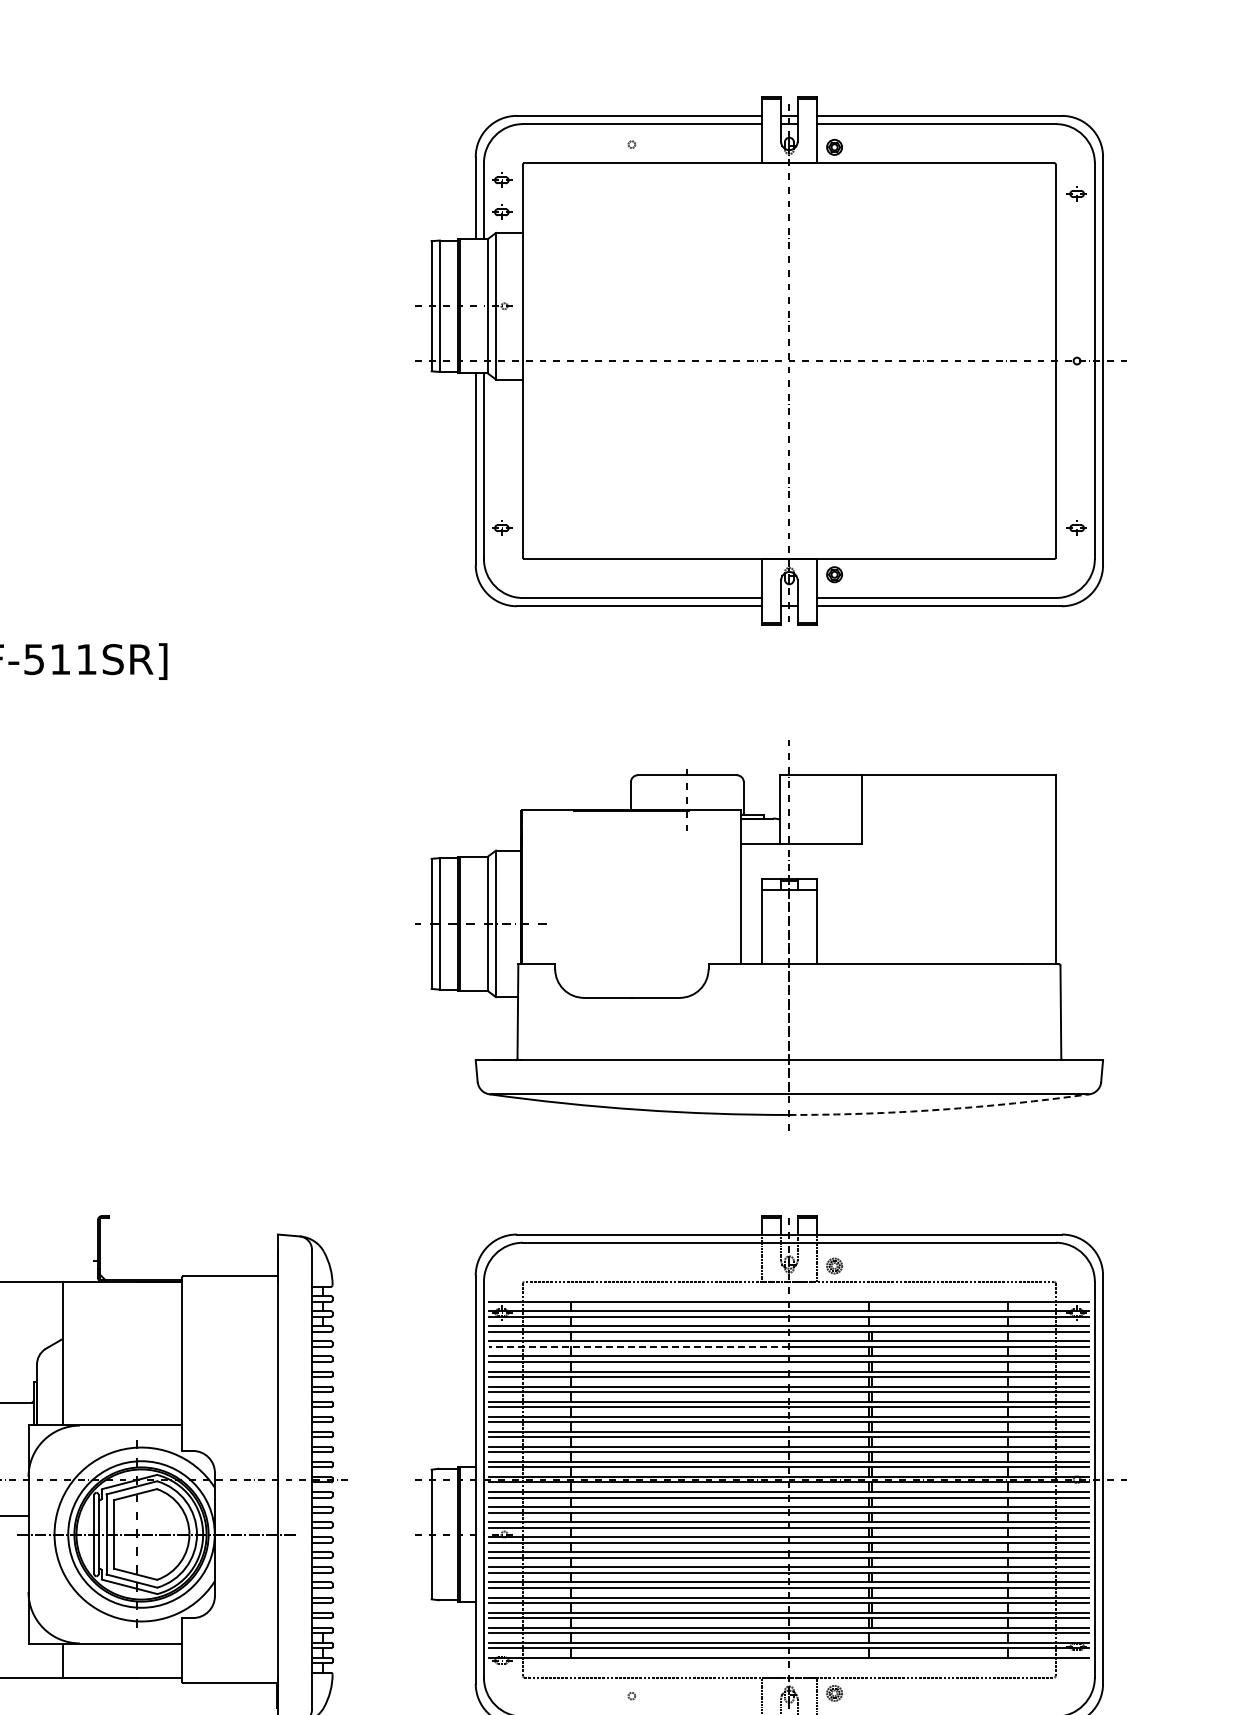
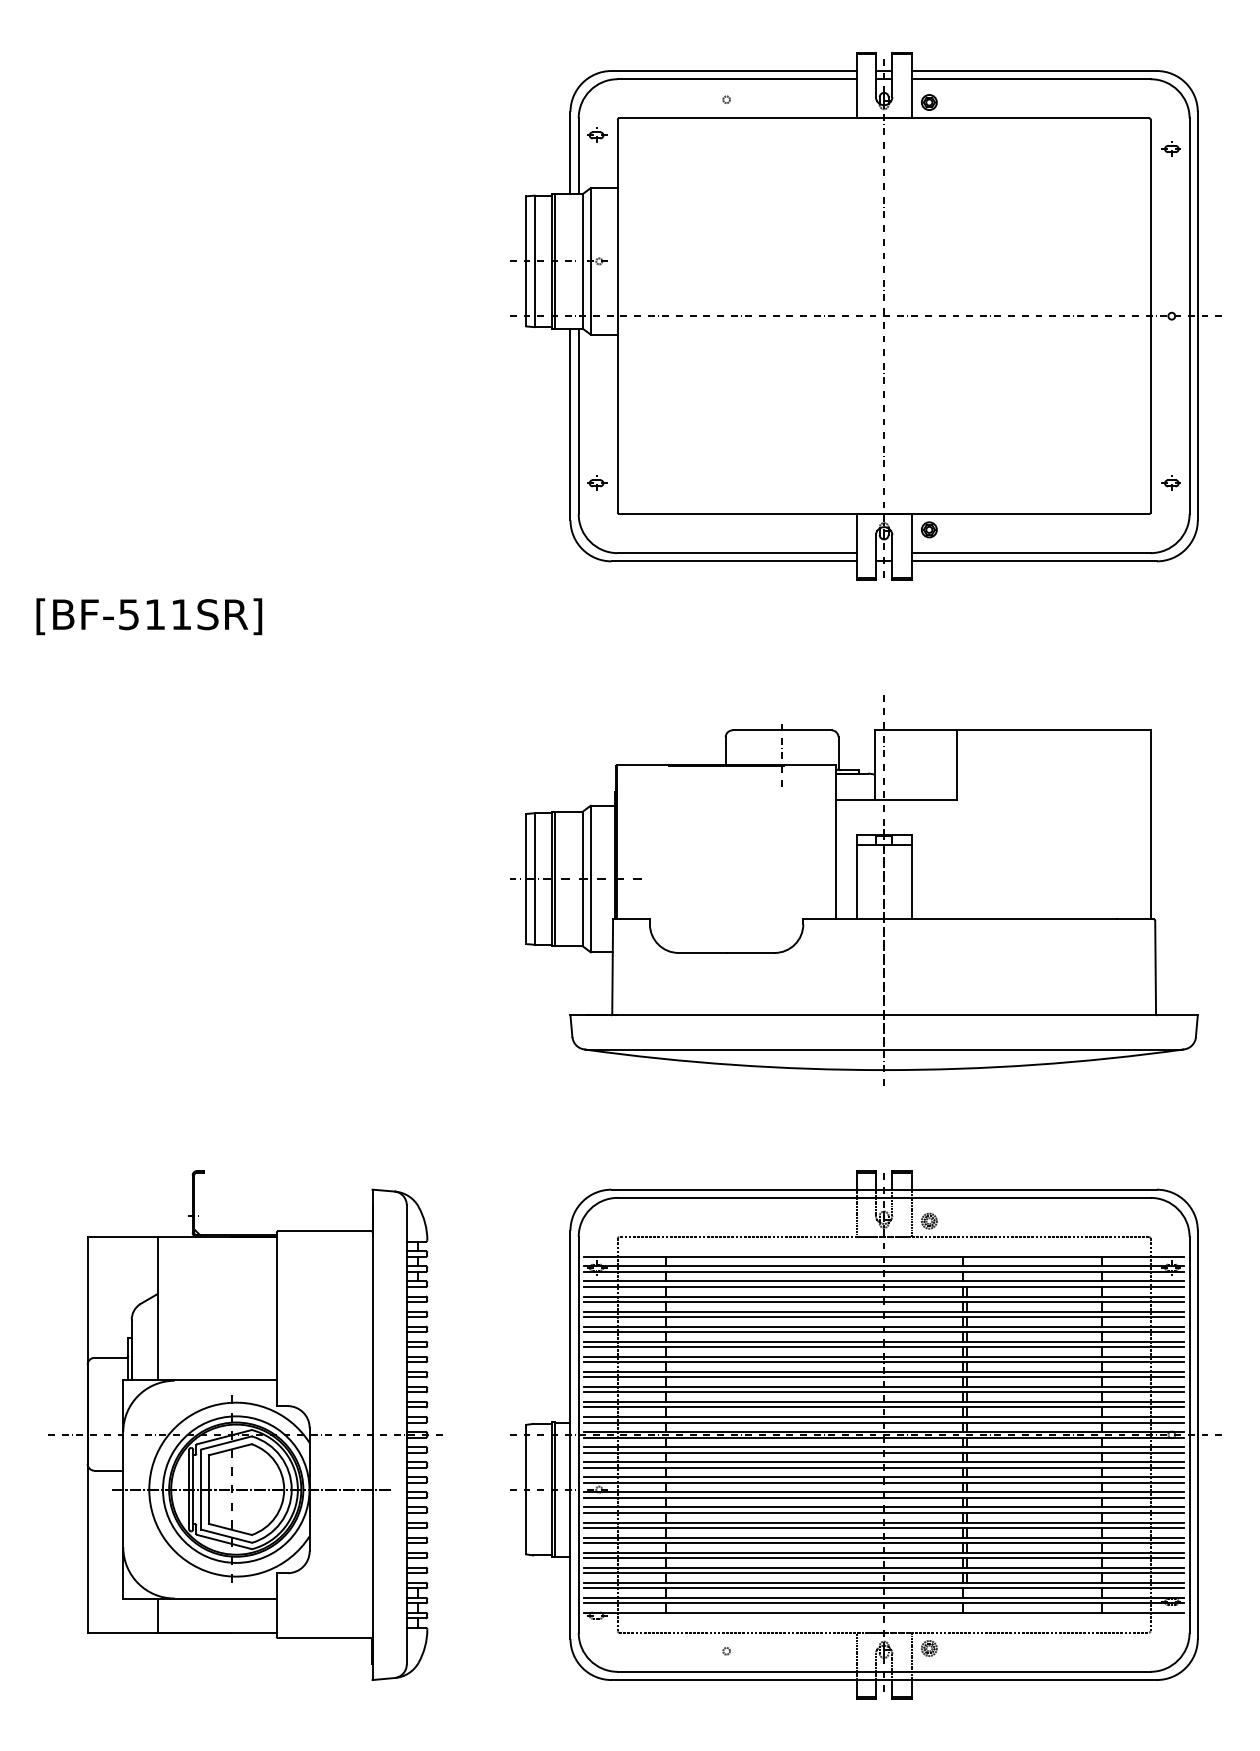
part: (502, 211) -> (597, 166), removed
arc: (939, 1109) -> (1034, 1064), dashed -> solid
line: (639, 1346) -> (734, 1301), dashed -> solid

